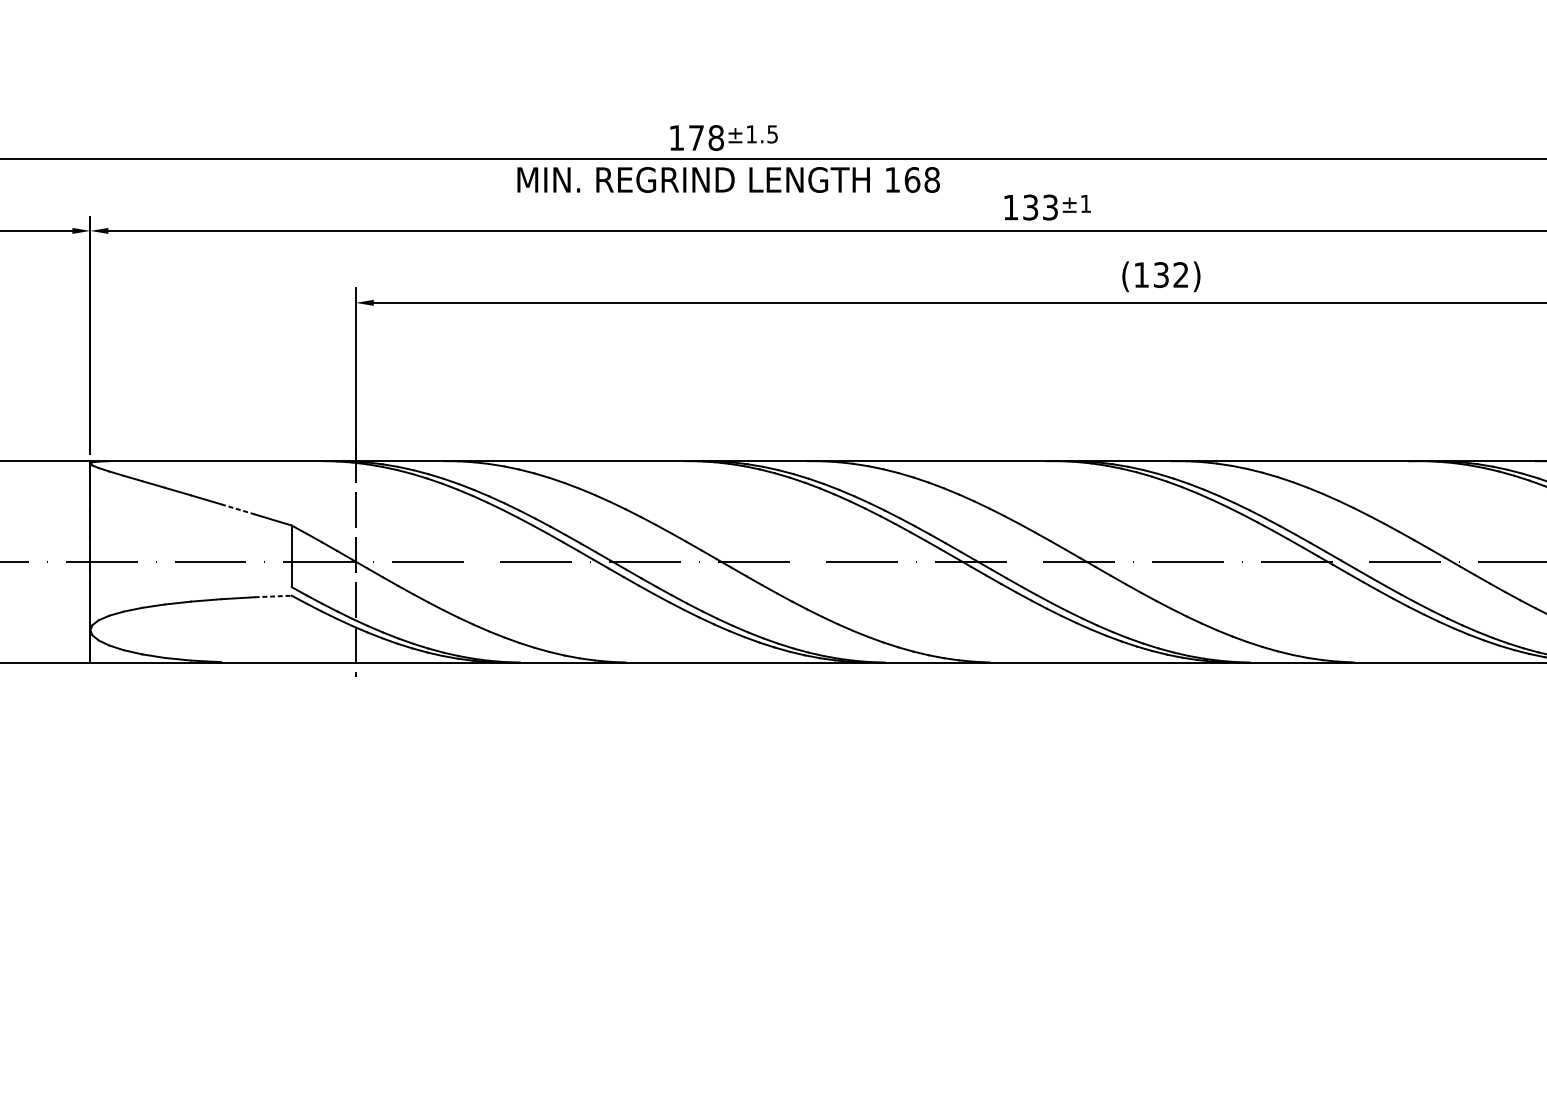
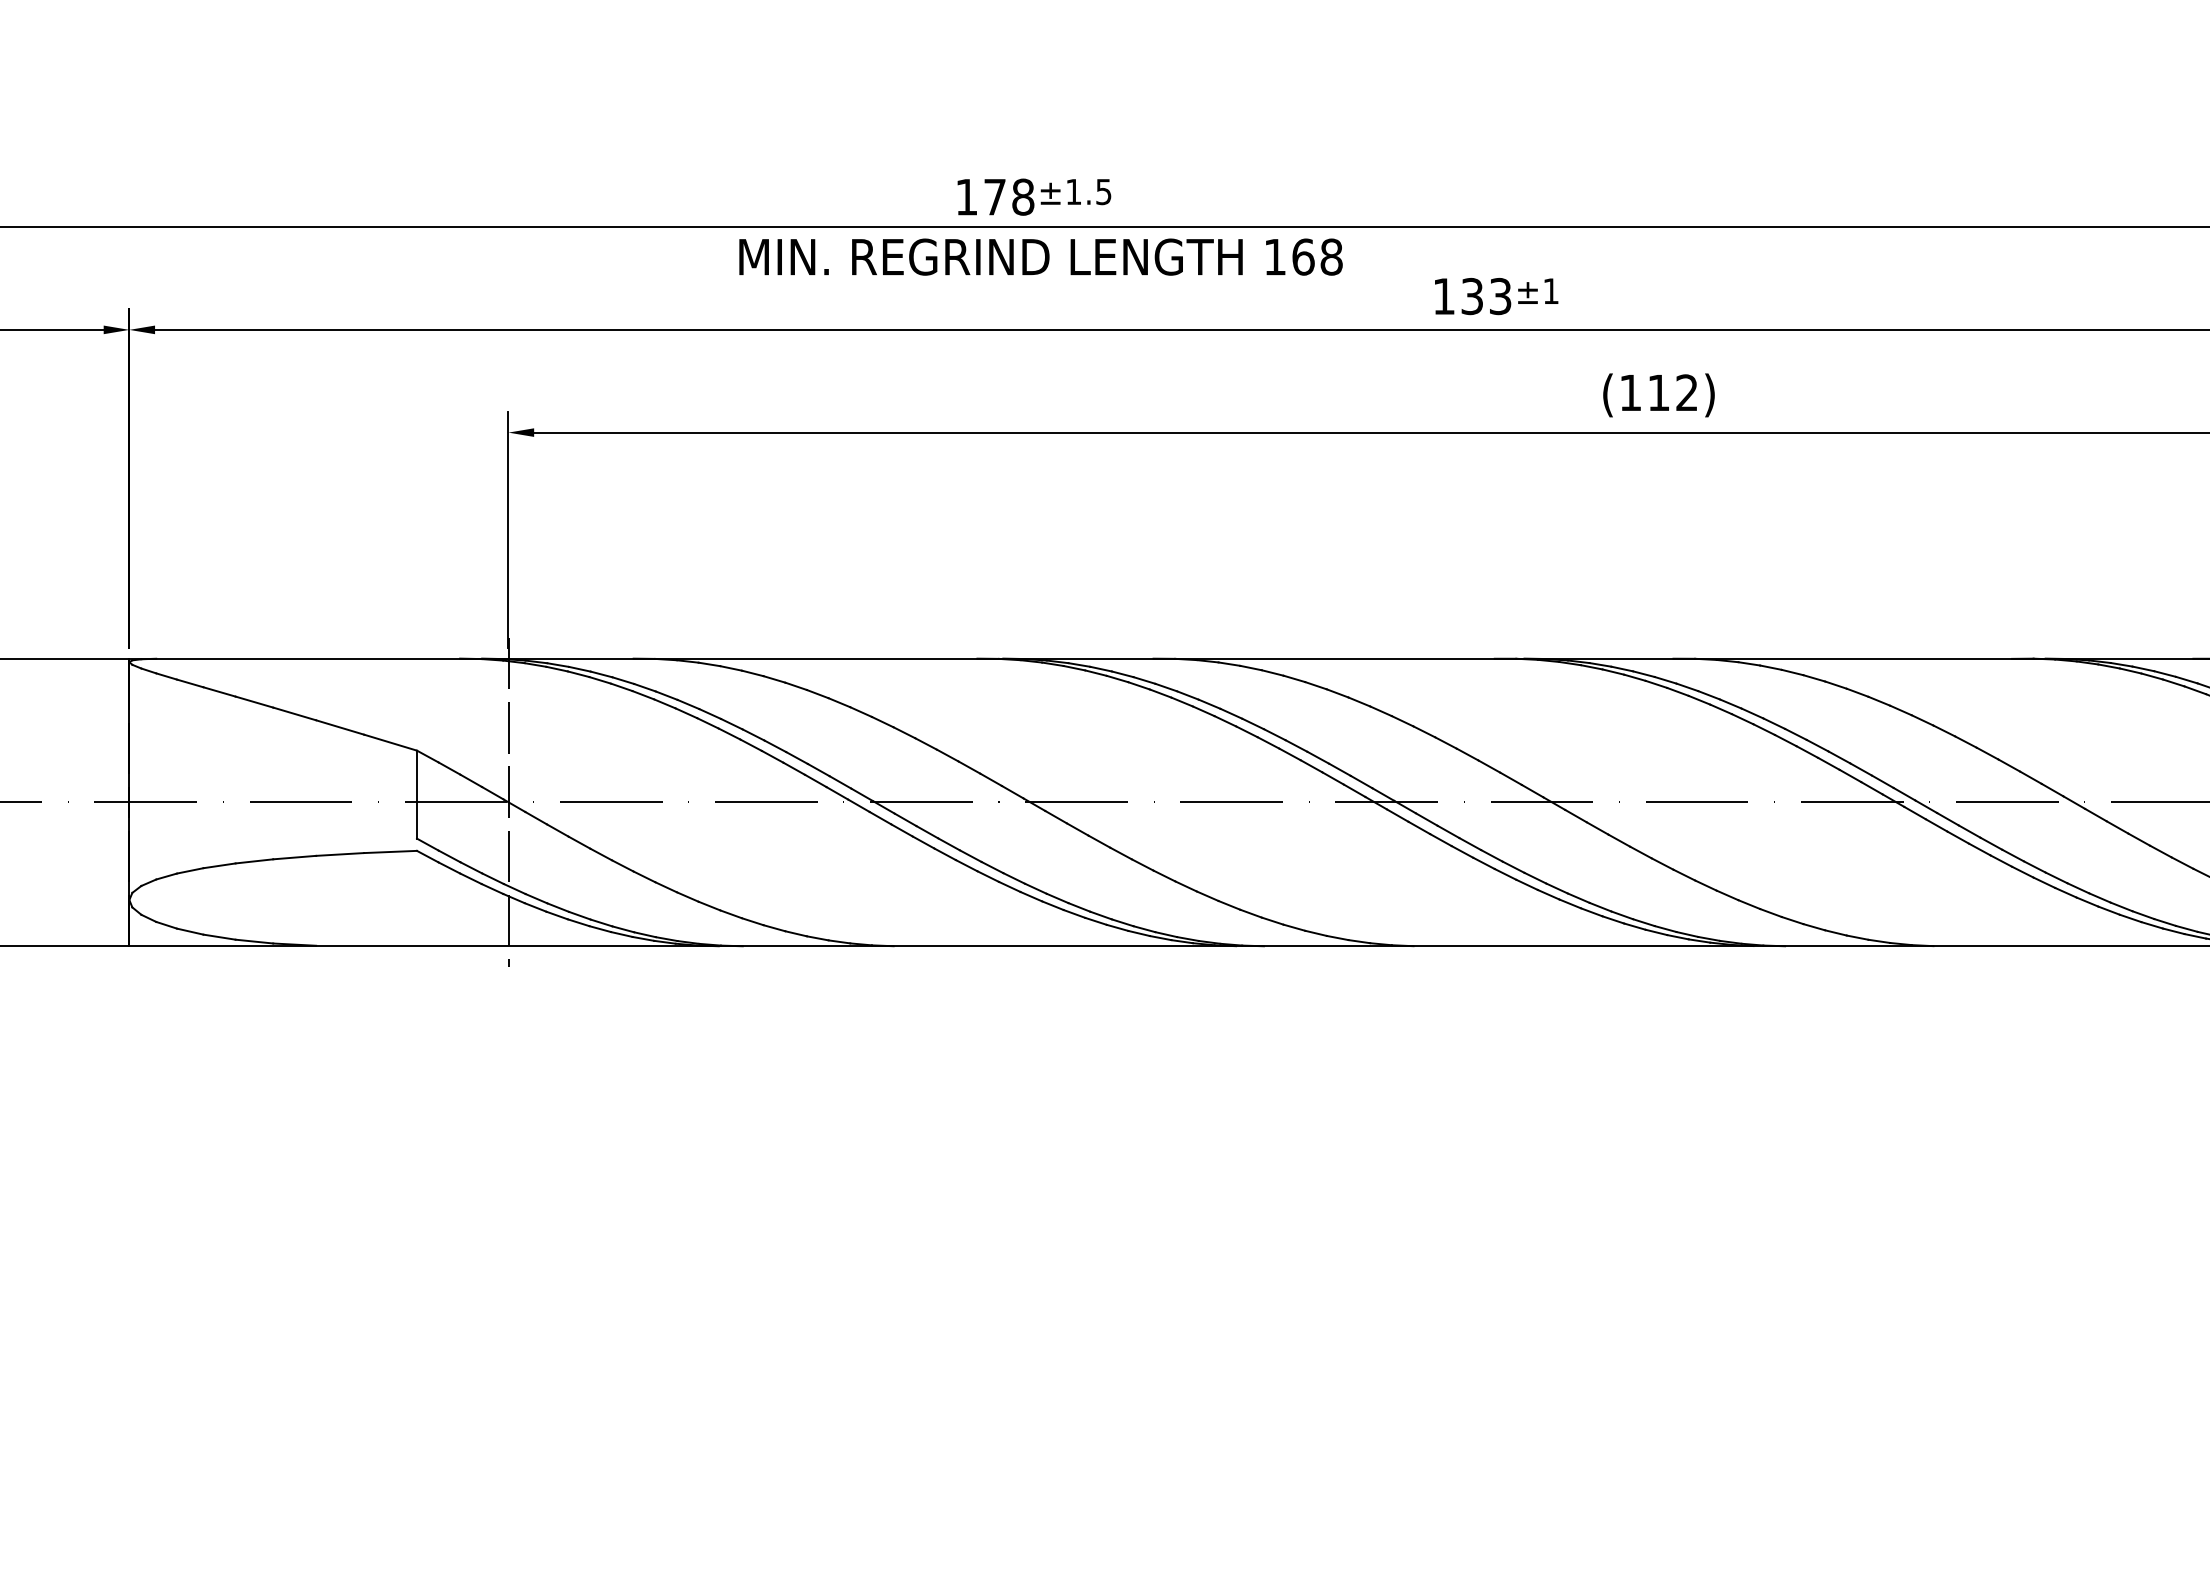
text: (1161, 274) -> (1658, 392), (132) -> (112)
line: (238, 509) -> (340, 727), dashed -> solid
line: (273, 596) -> (391, 851), dashed -> solid

